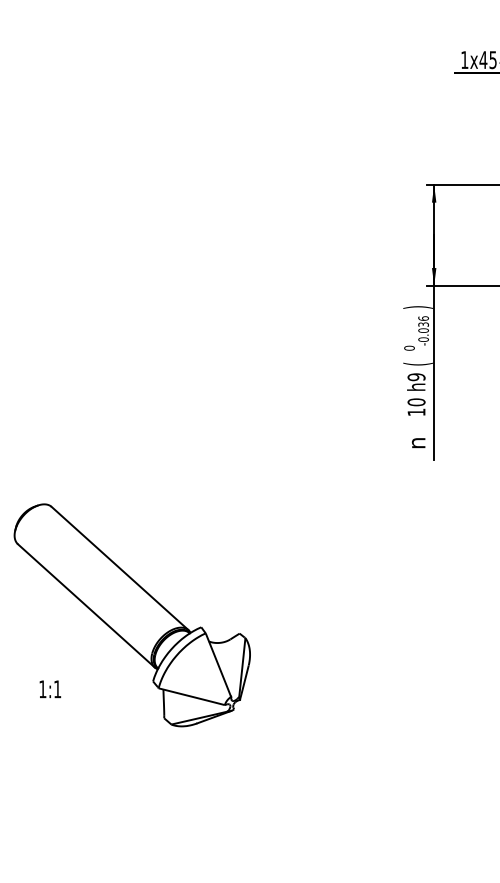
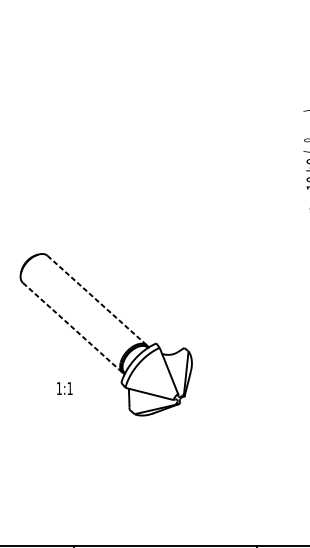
line: (120, 568) -> (97, 300), solid -> dashed
line: (86, 606) -> (72, 328), solid -> dashed
text: (50, 689) -> (64, 388), moved

